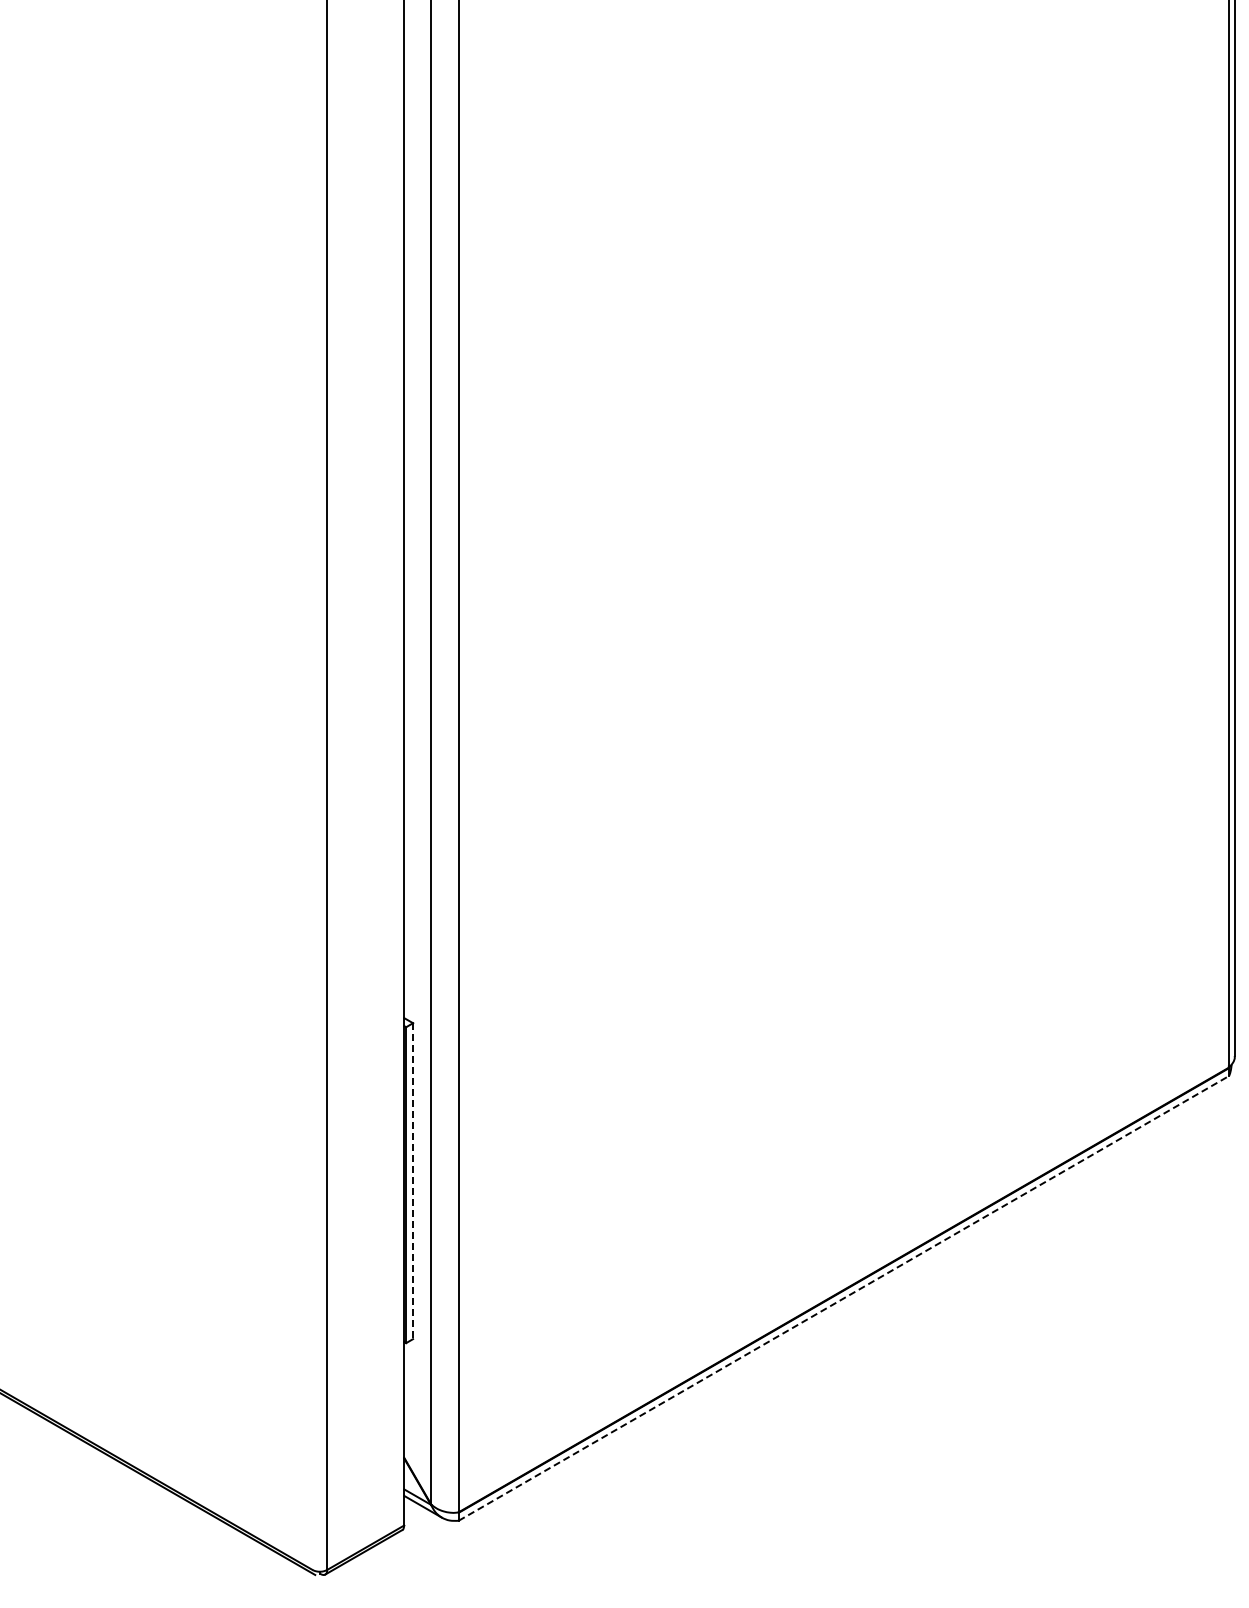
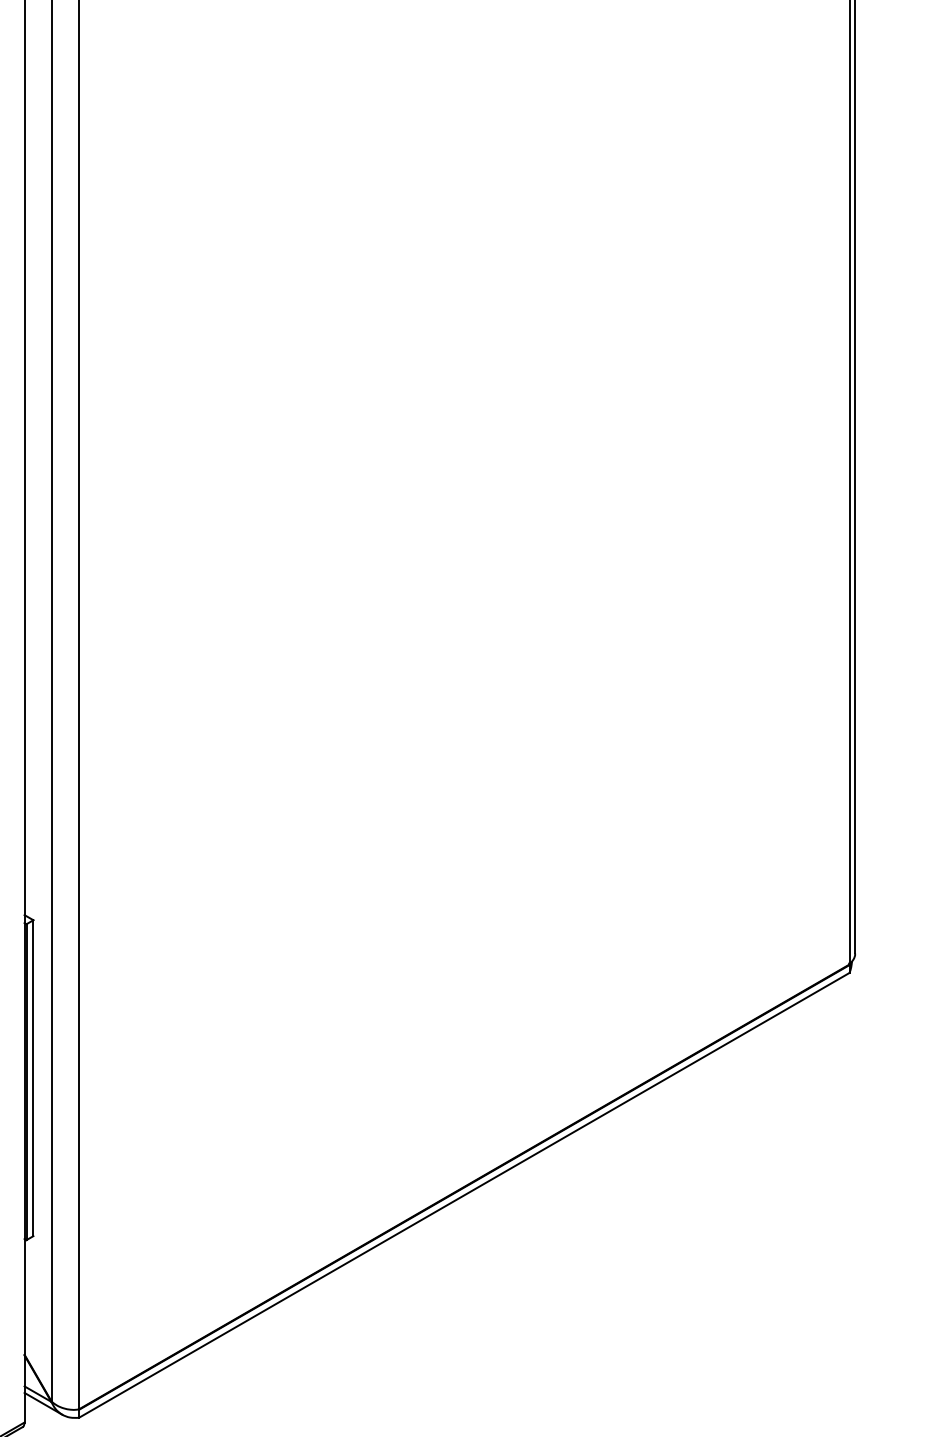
line: (413, 1181) -> (33, 1078), dashed -> solid
line: (843, 1298) -> (463, 1195), dashed -> solid

